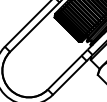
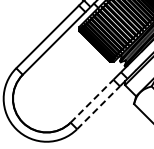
line: (65, 72) -> (92, 100), solid -> dashed
line: (69, 77) -> (98, 107), solid -> dashed

